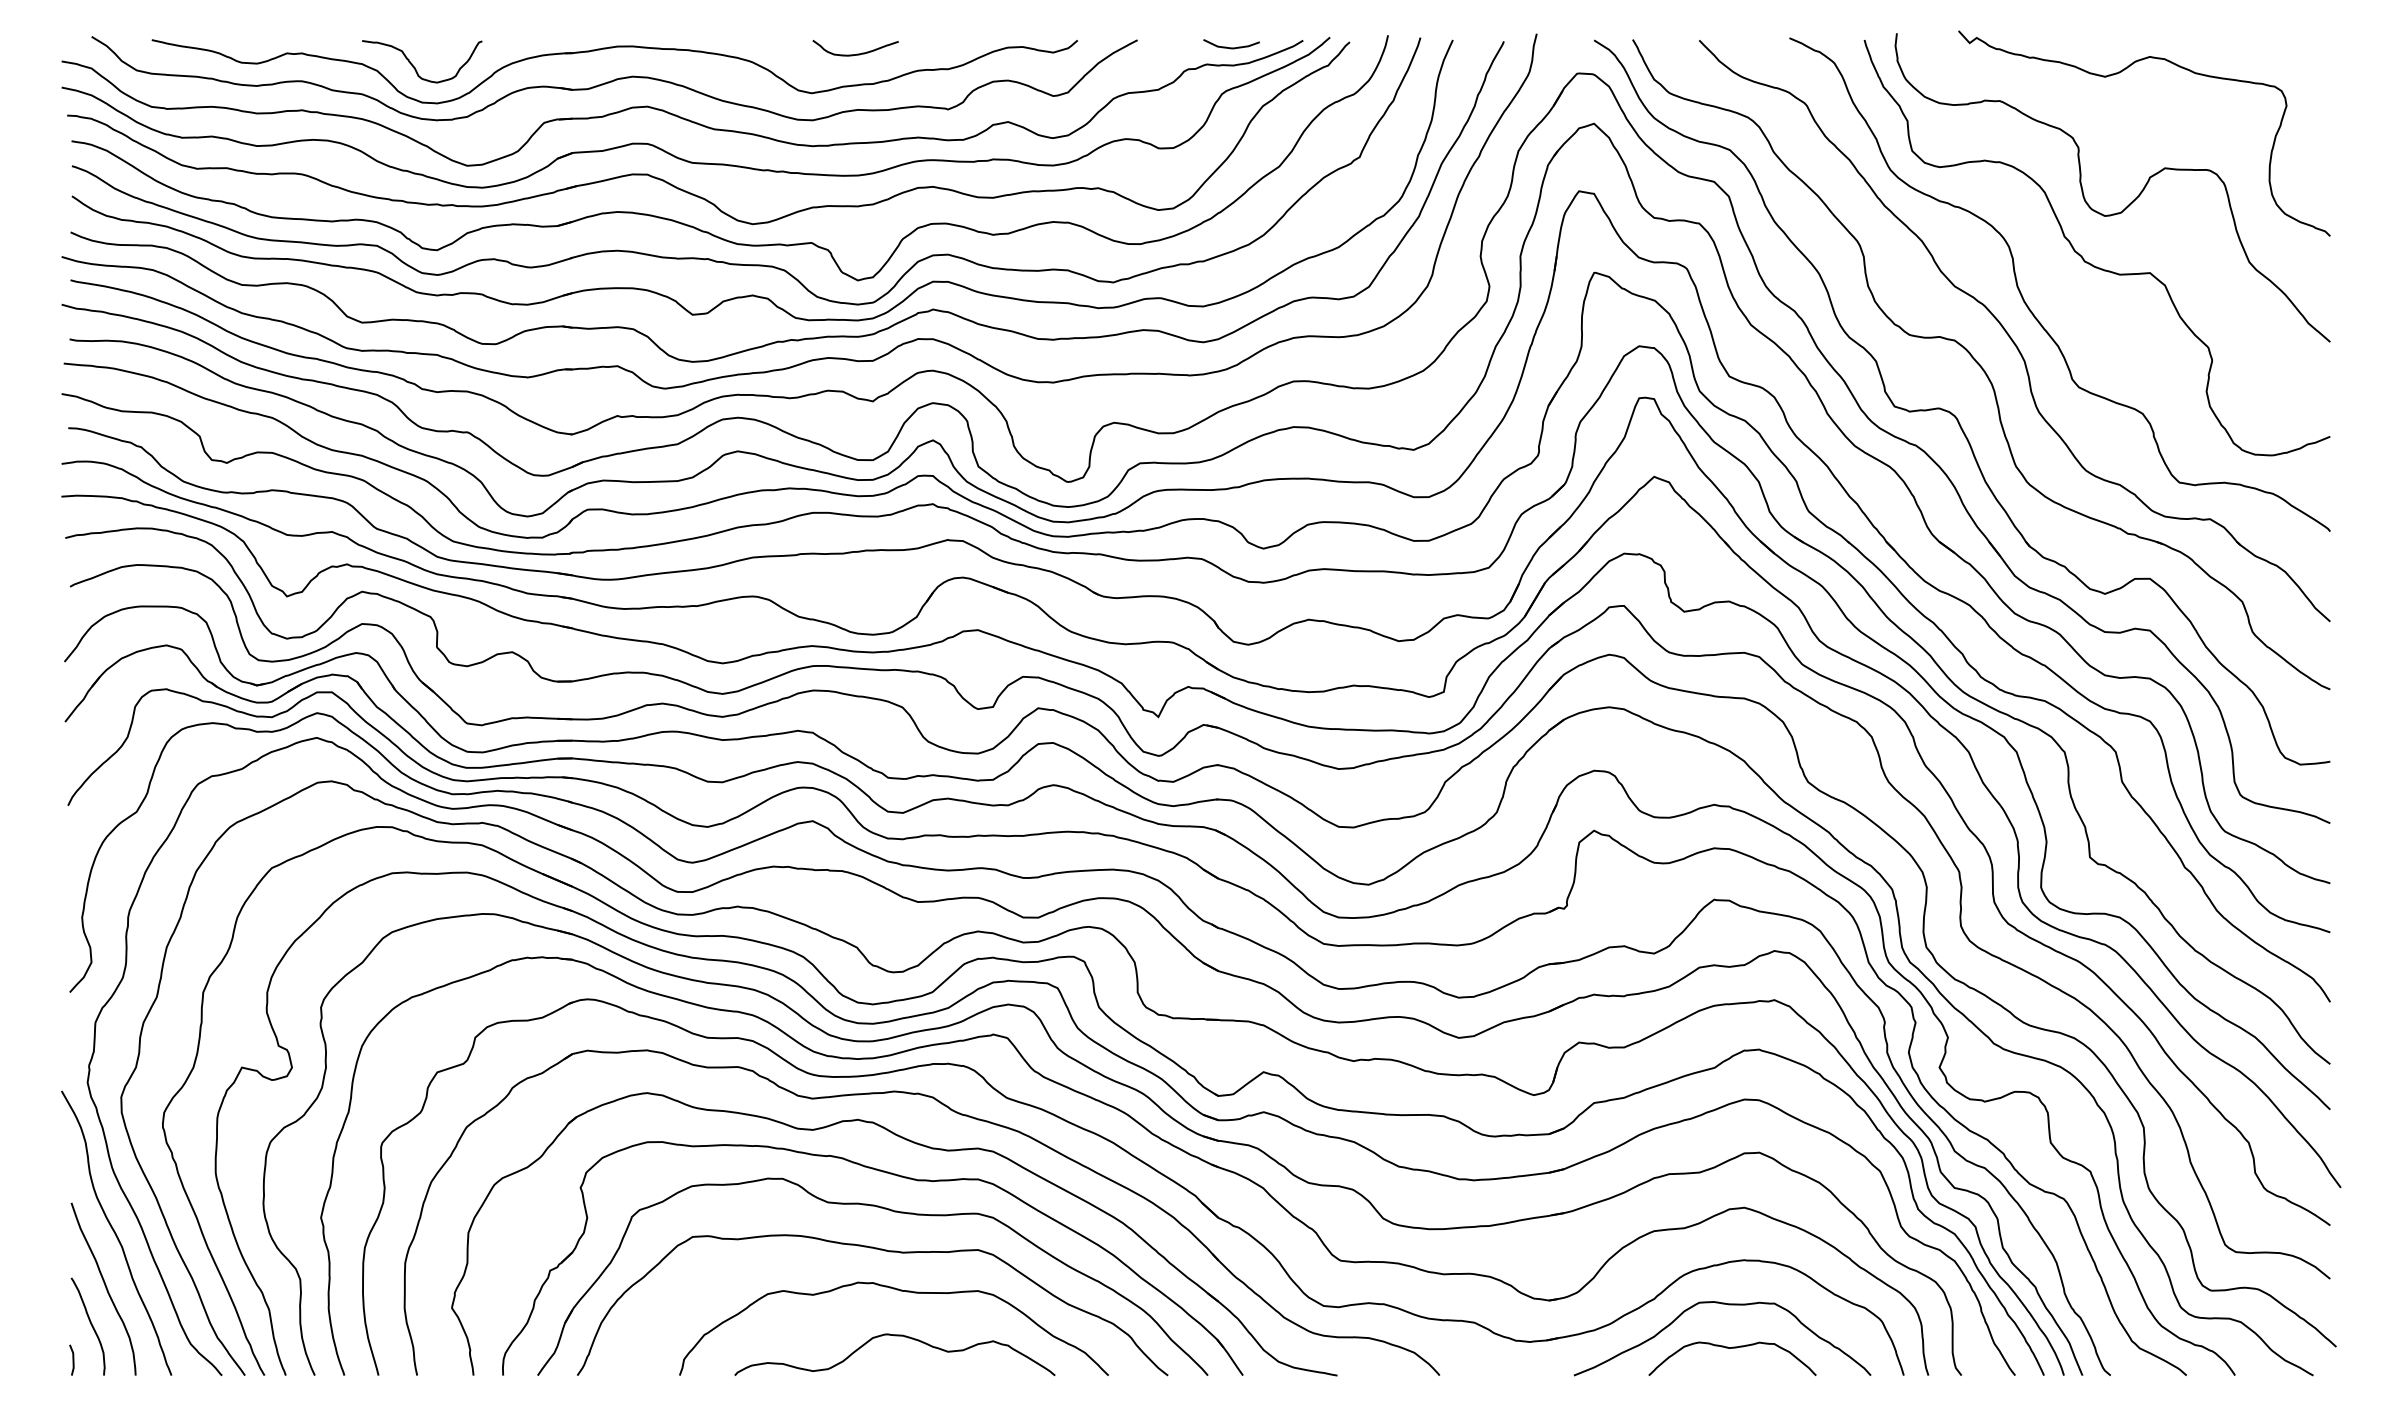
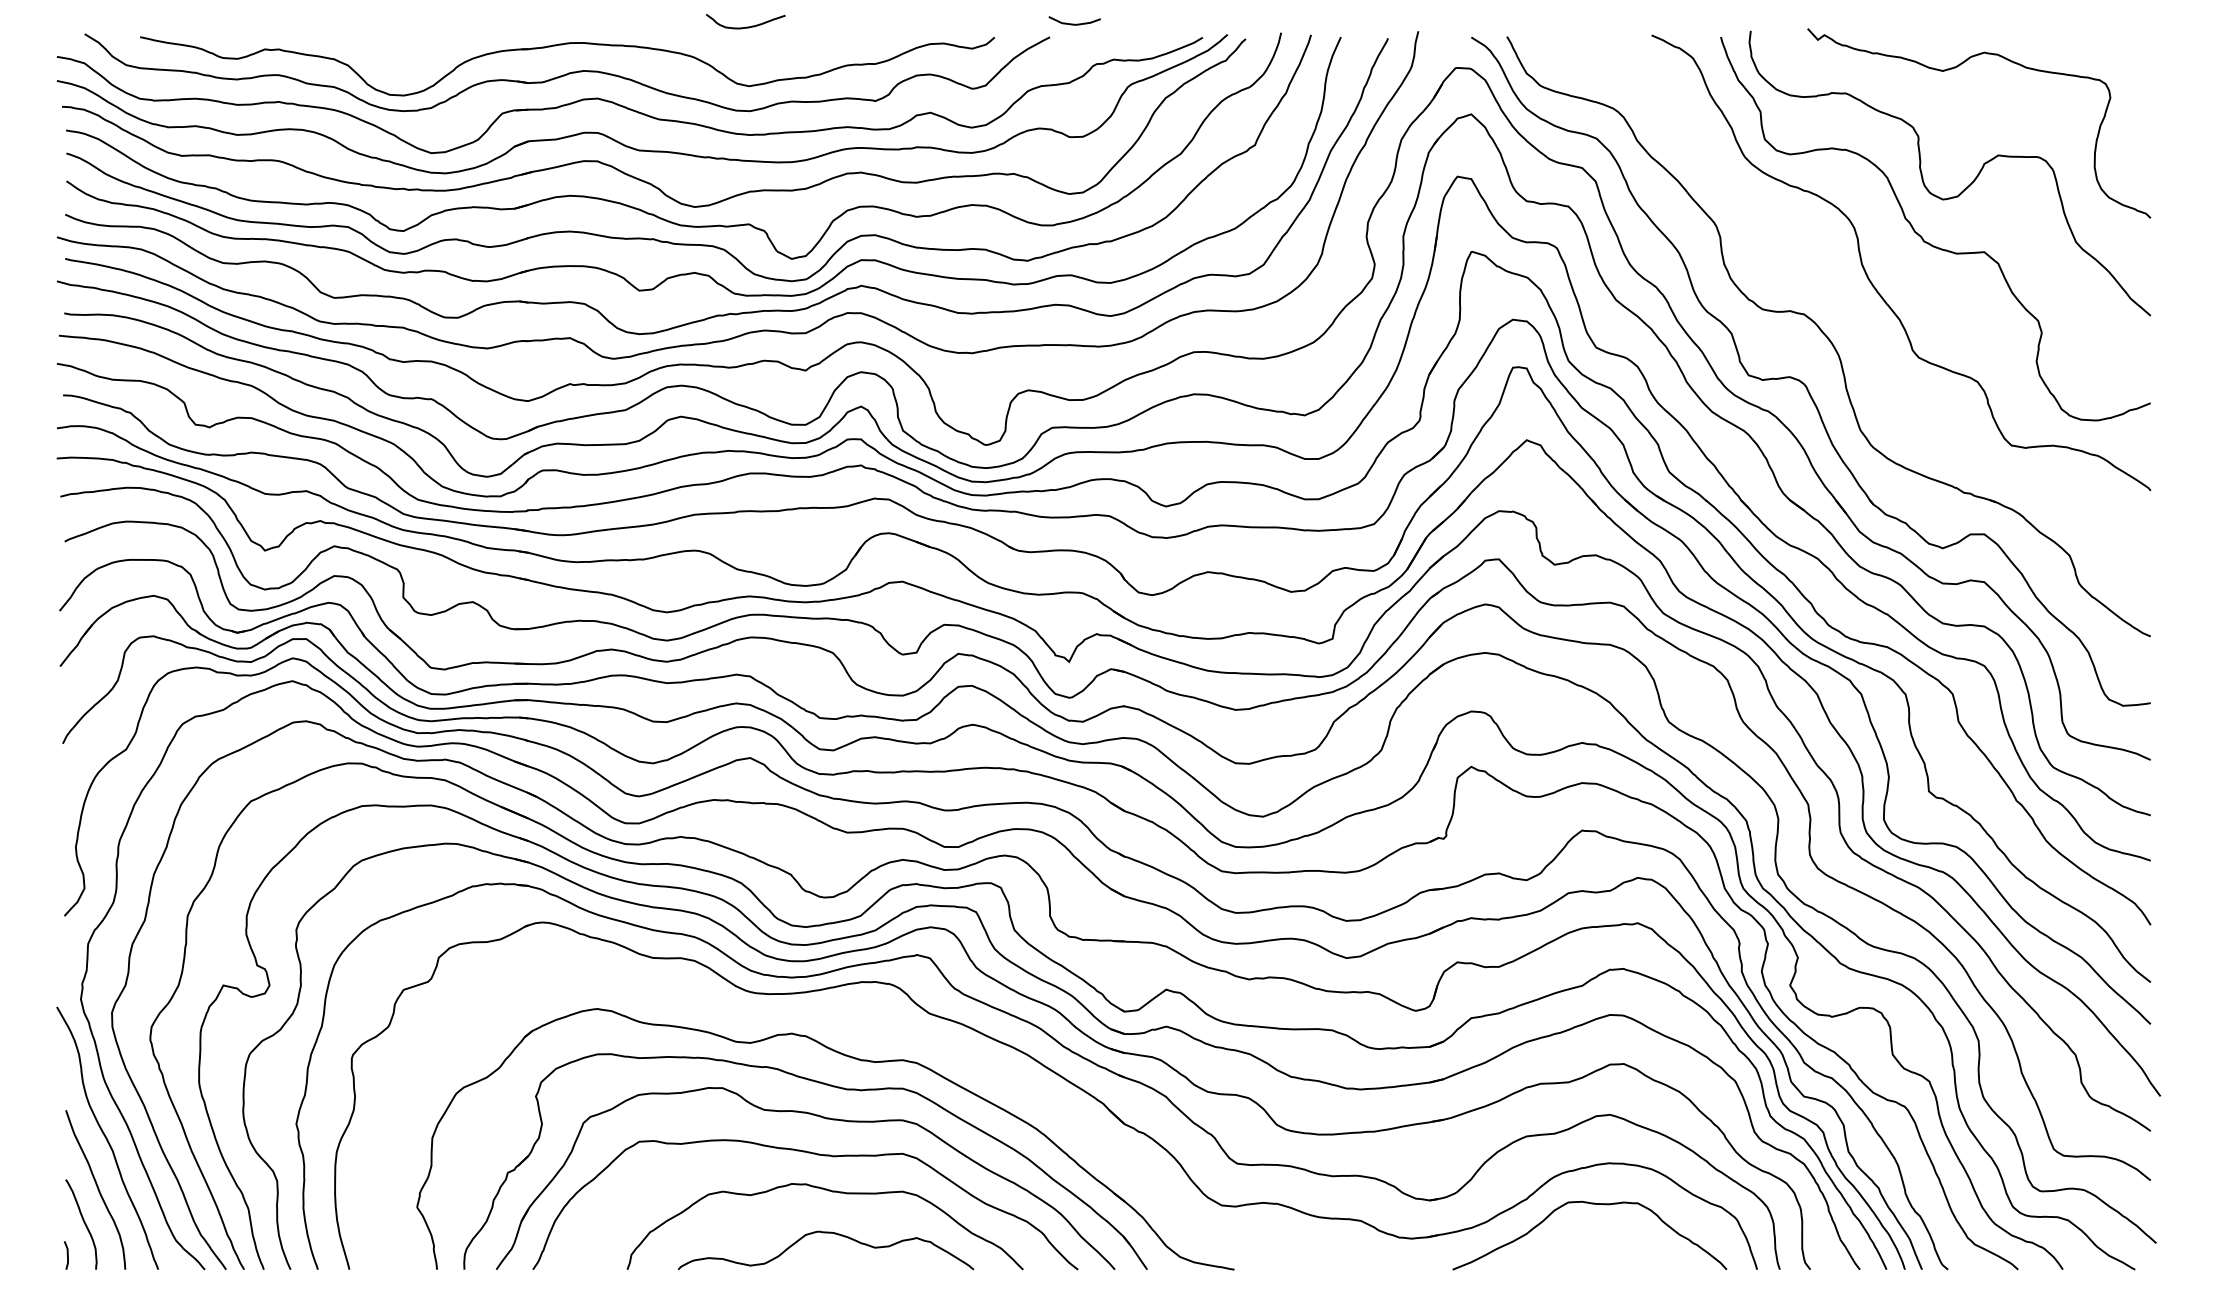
curve: (1231, 46) -> (1074, 23), moved
curve: (856, 53) -> (746, 26), moved
curve: (415, 67) -> (383, 62), removed
part: (2014, 330) -> (1859, 305), removed
part: (960, 1115) -> (886, 1029), removed
curve: (1730, 1349) -> (1597, 1245), removed

